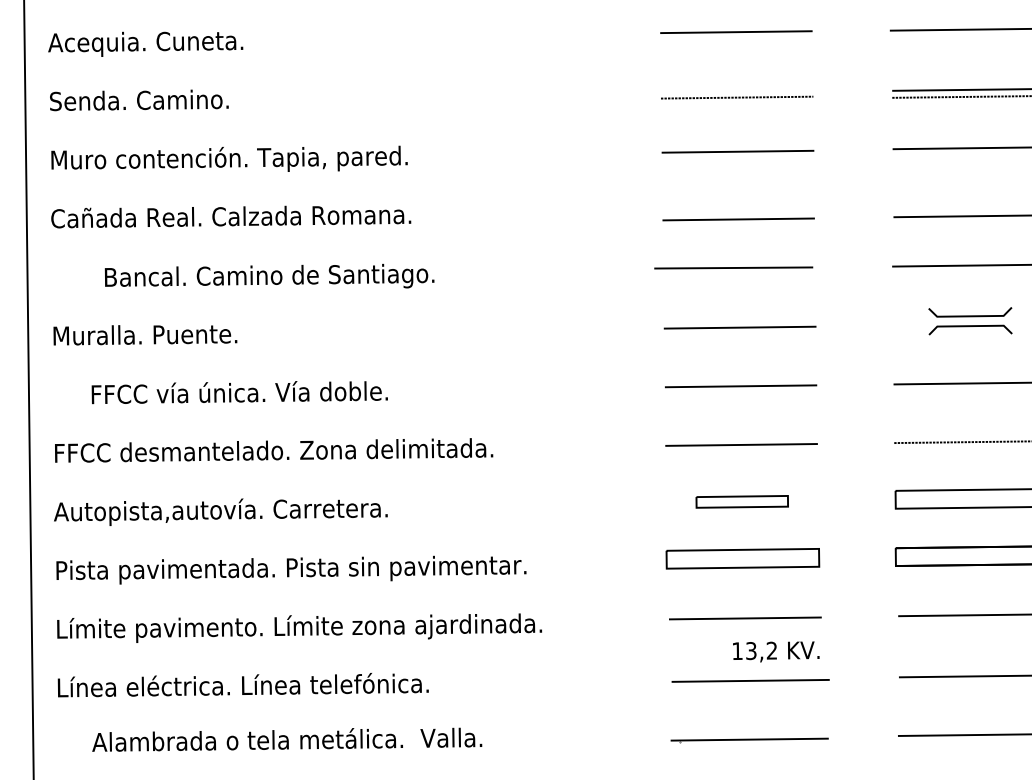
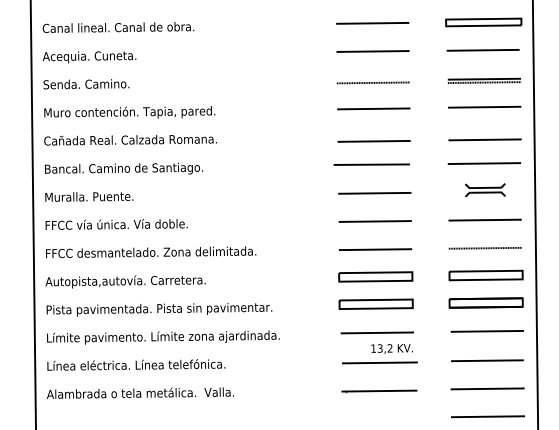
text: (268, 275) -> (123, 168), moved
text: (239, 392) -> (116, 224), moved
part: (741, 500) -> (375, 276), size x1.67
text: (287, 738) -> (140, 392), moved

